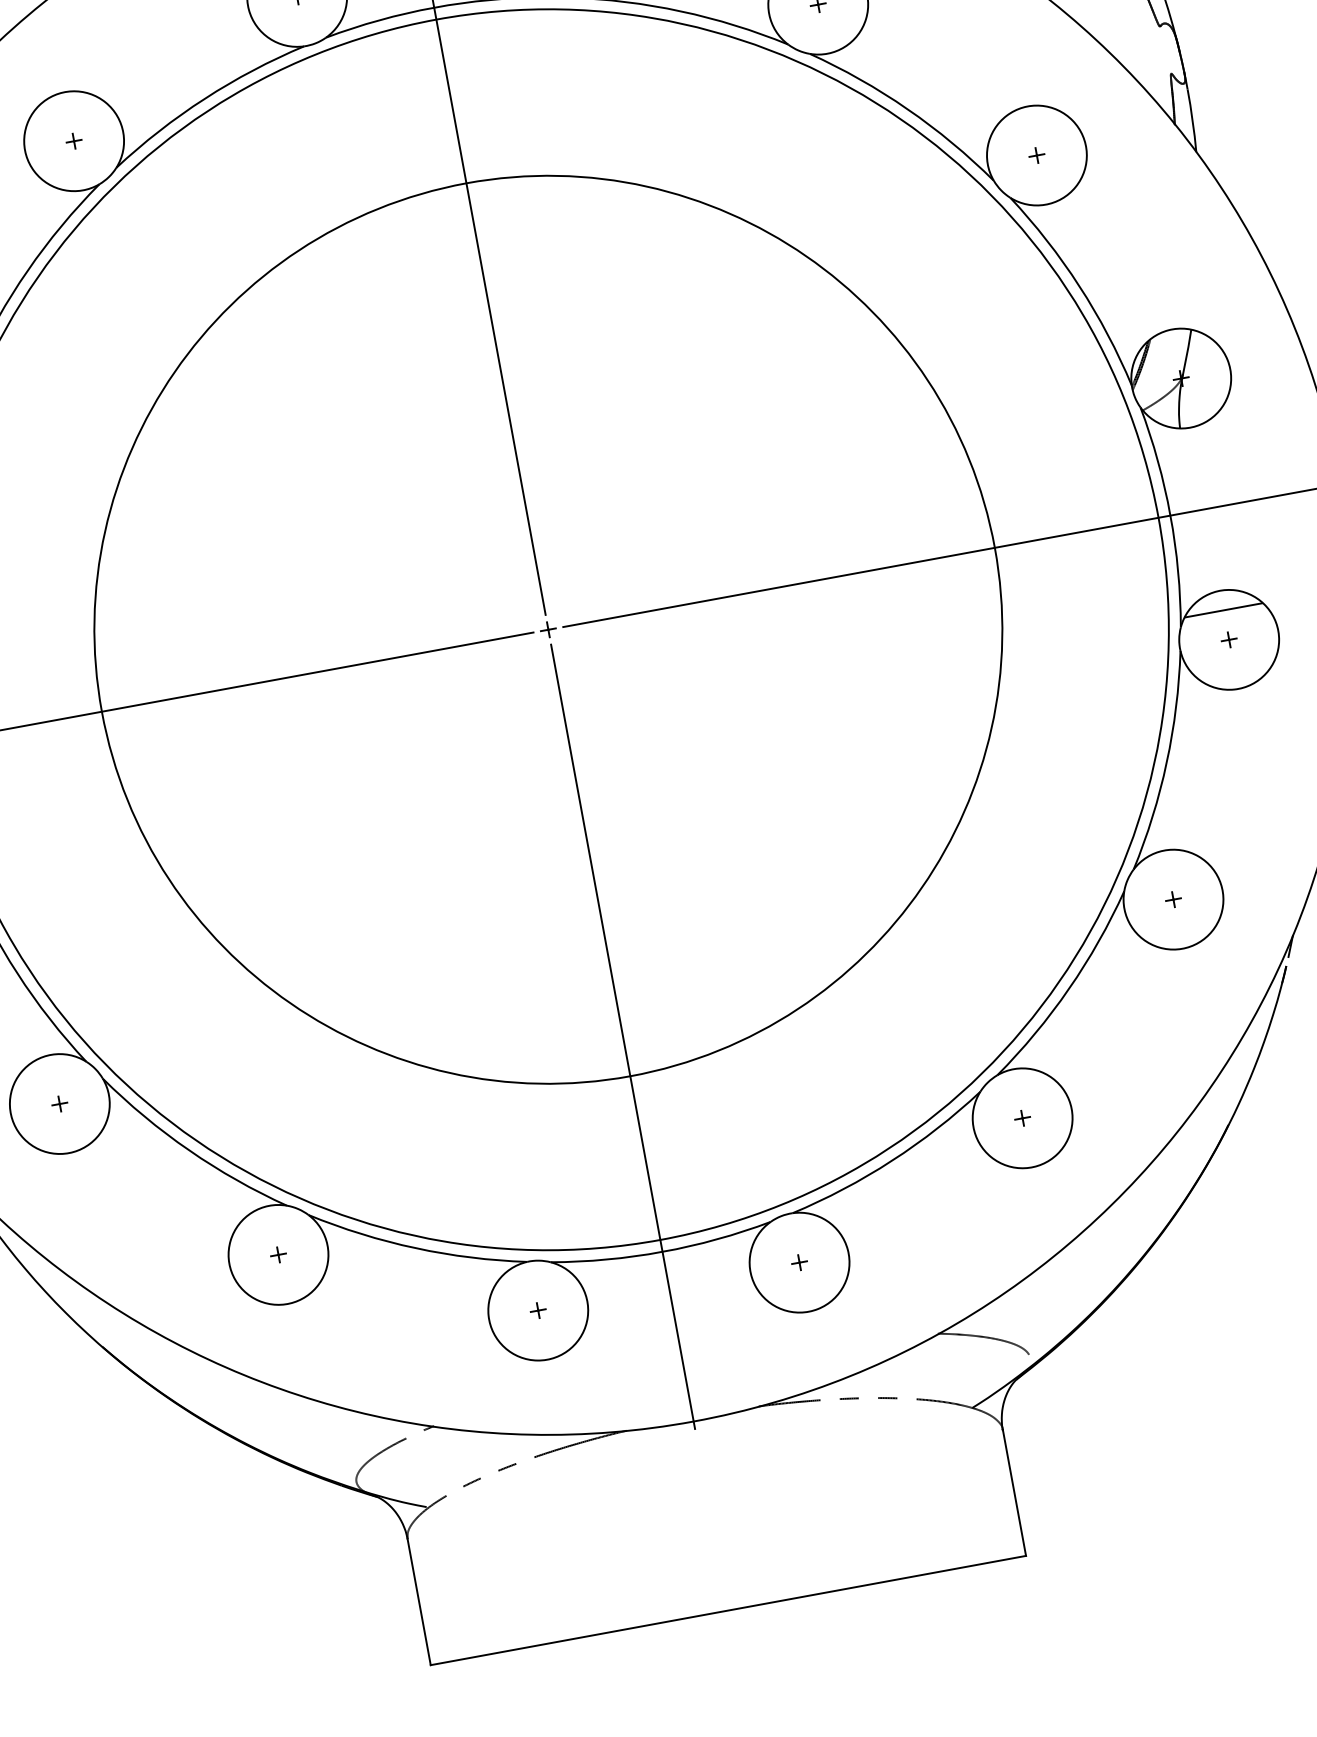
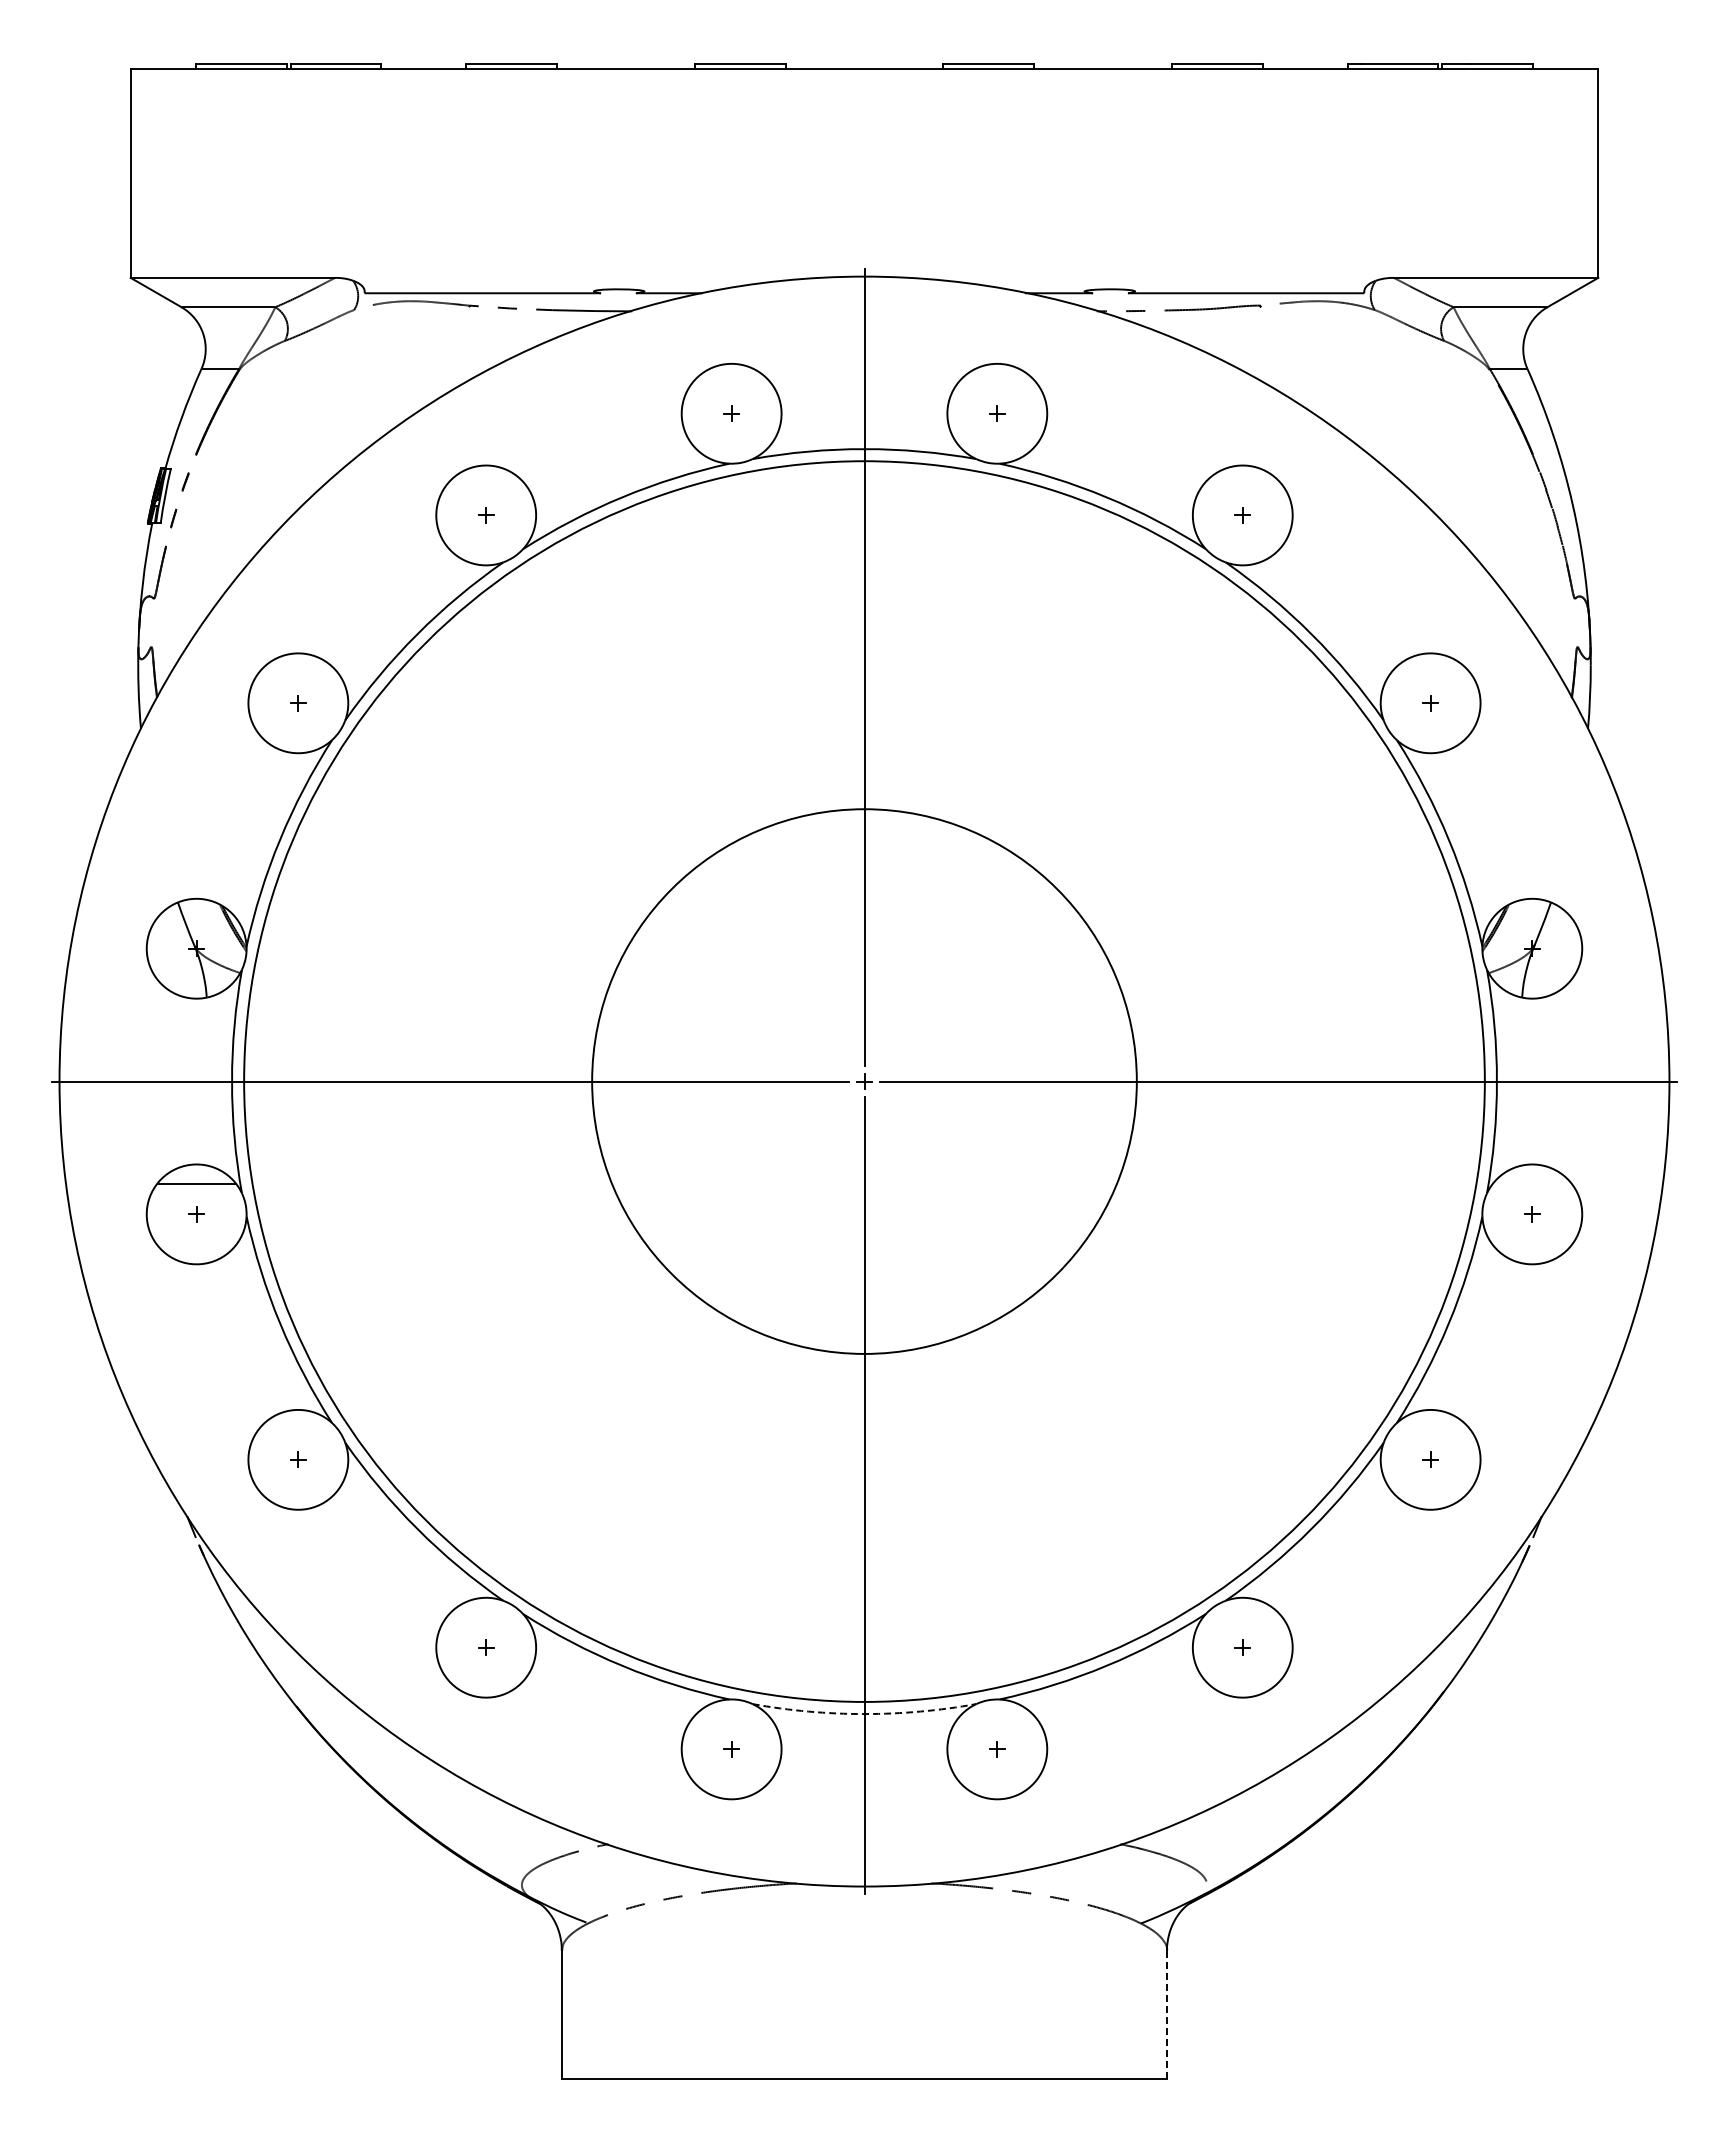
line: (1223, 610) -> (1532, 1184), removed
circle: (548, 629) -> (864, 1081), size x0.6
arc: (662, 1252) -> (864, 1714), solid -> dashed
line: (1014, 1492) -> (1167, 2014), solid -> dashed

